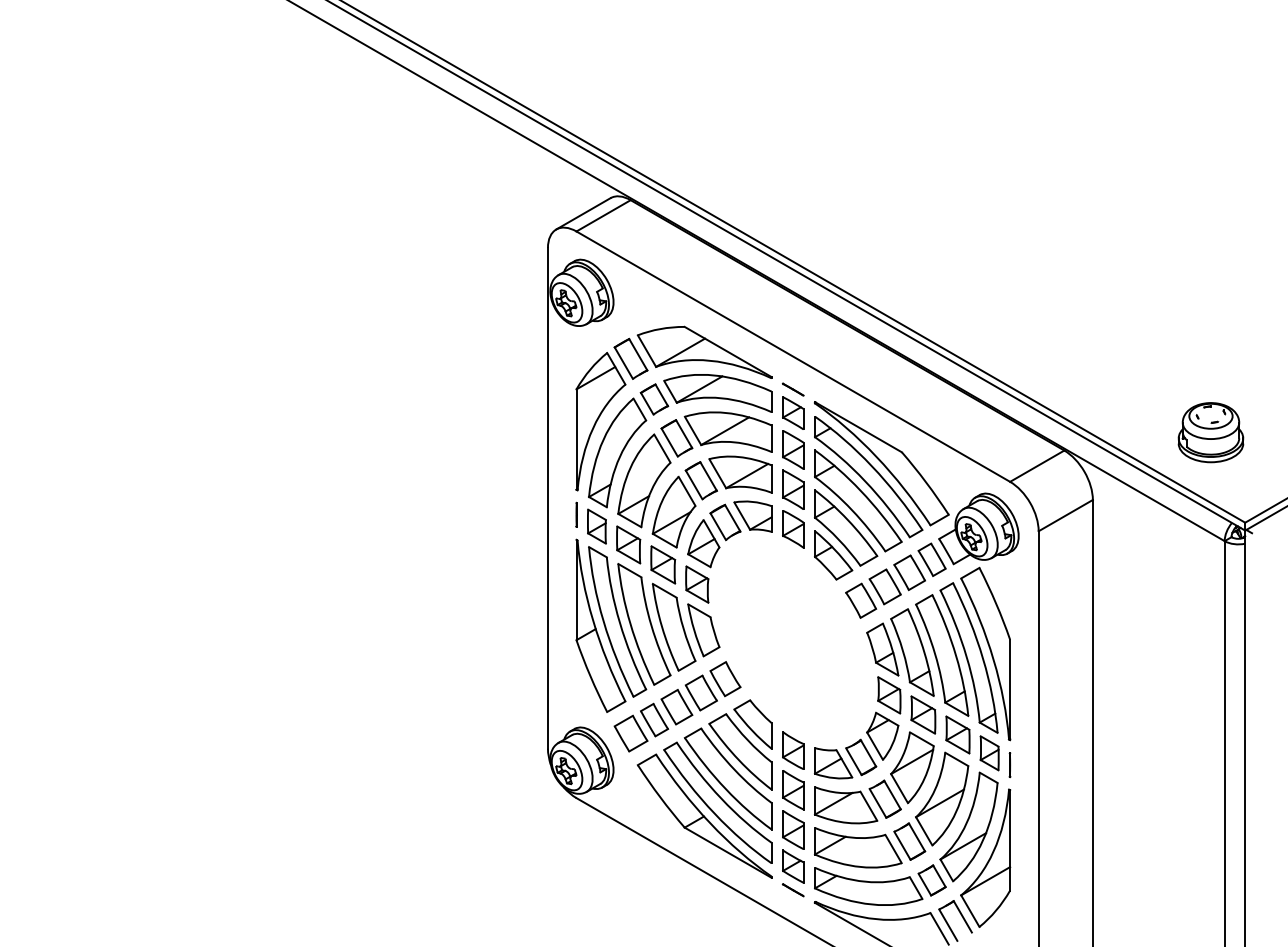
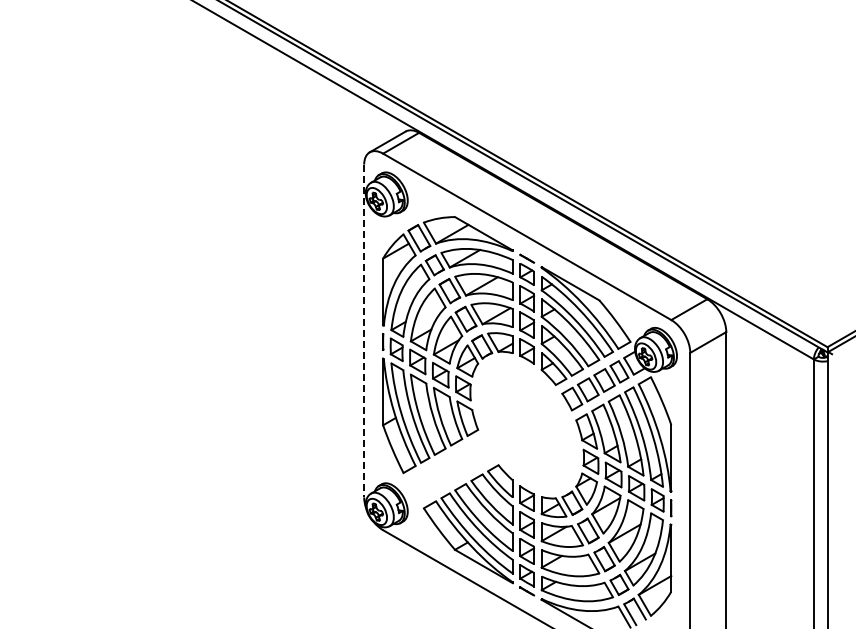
part: (1210, 431) -> (804, 286), removed
line: (548, 499) -> (364, 331), solid -> dashed
part: (677, 706) -> (450, 469), removed

